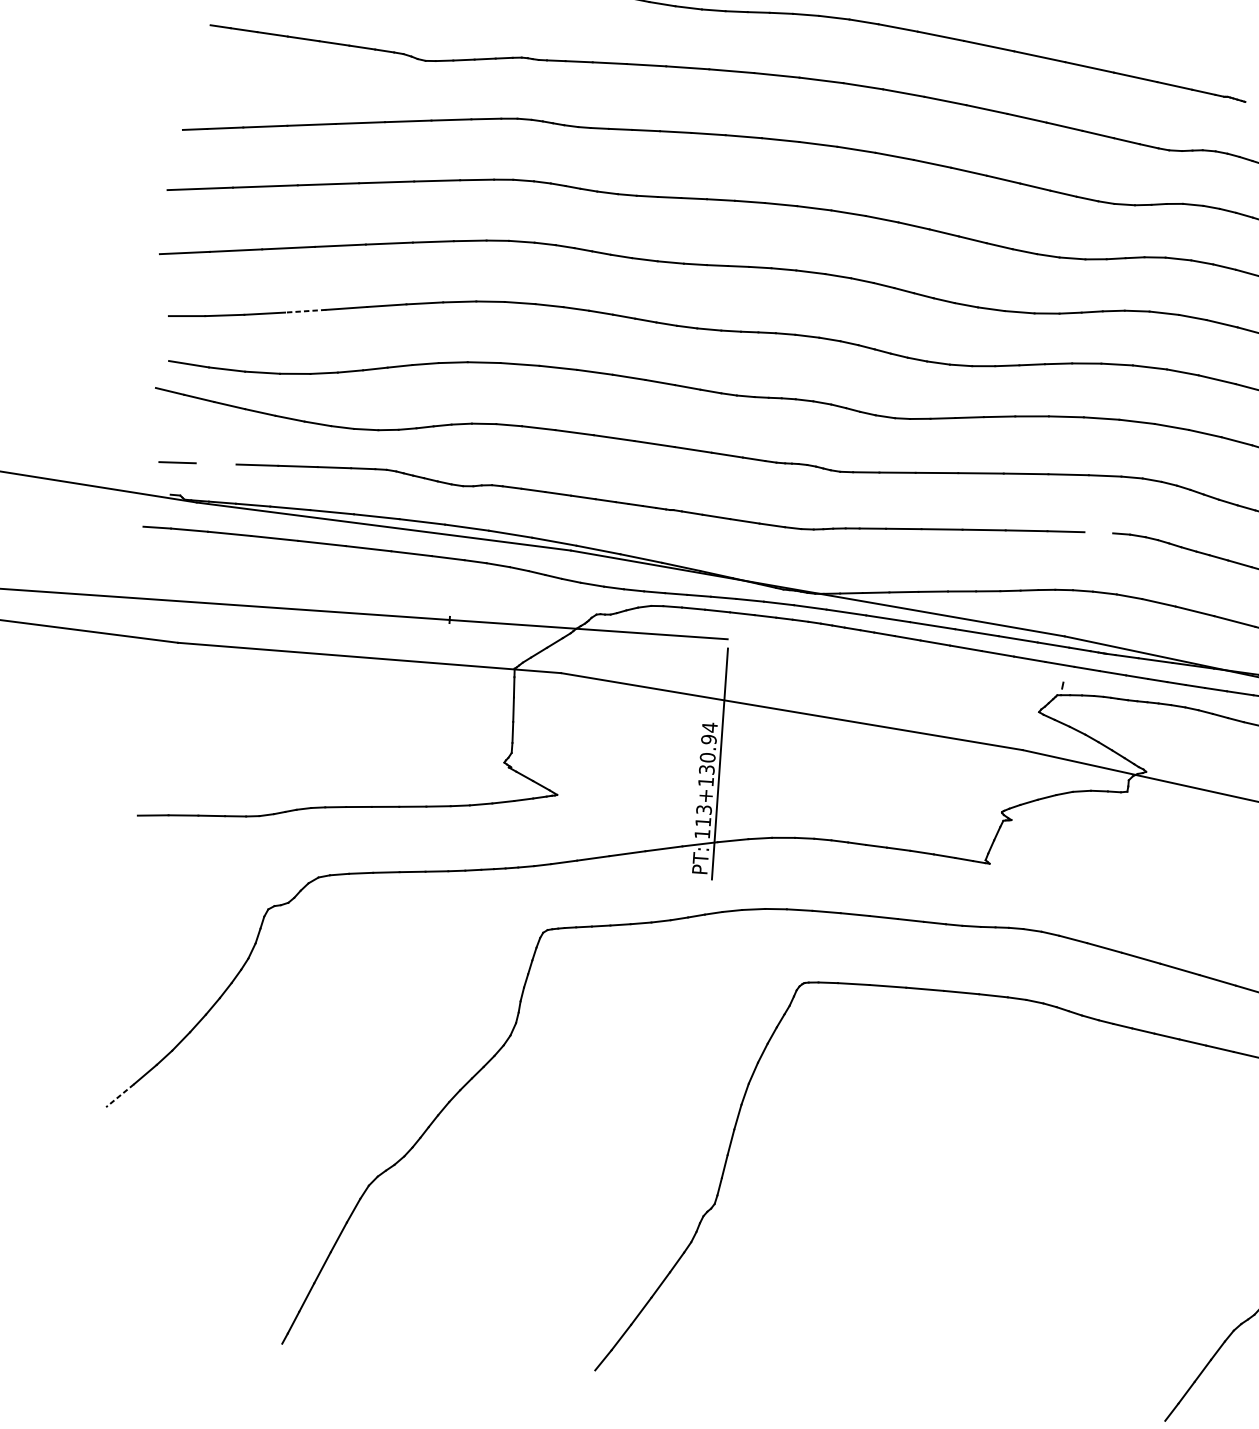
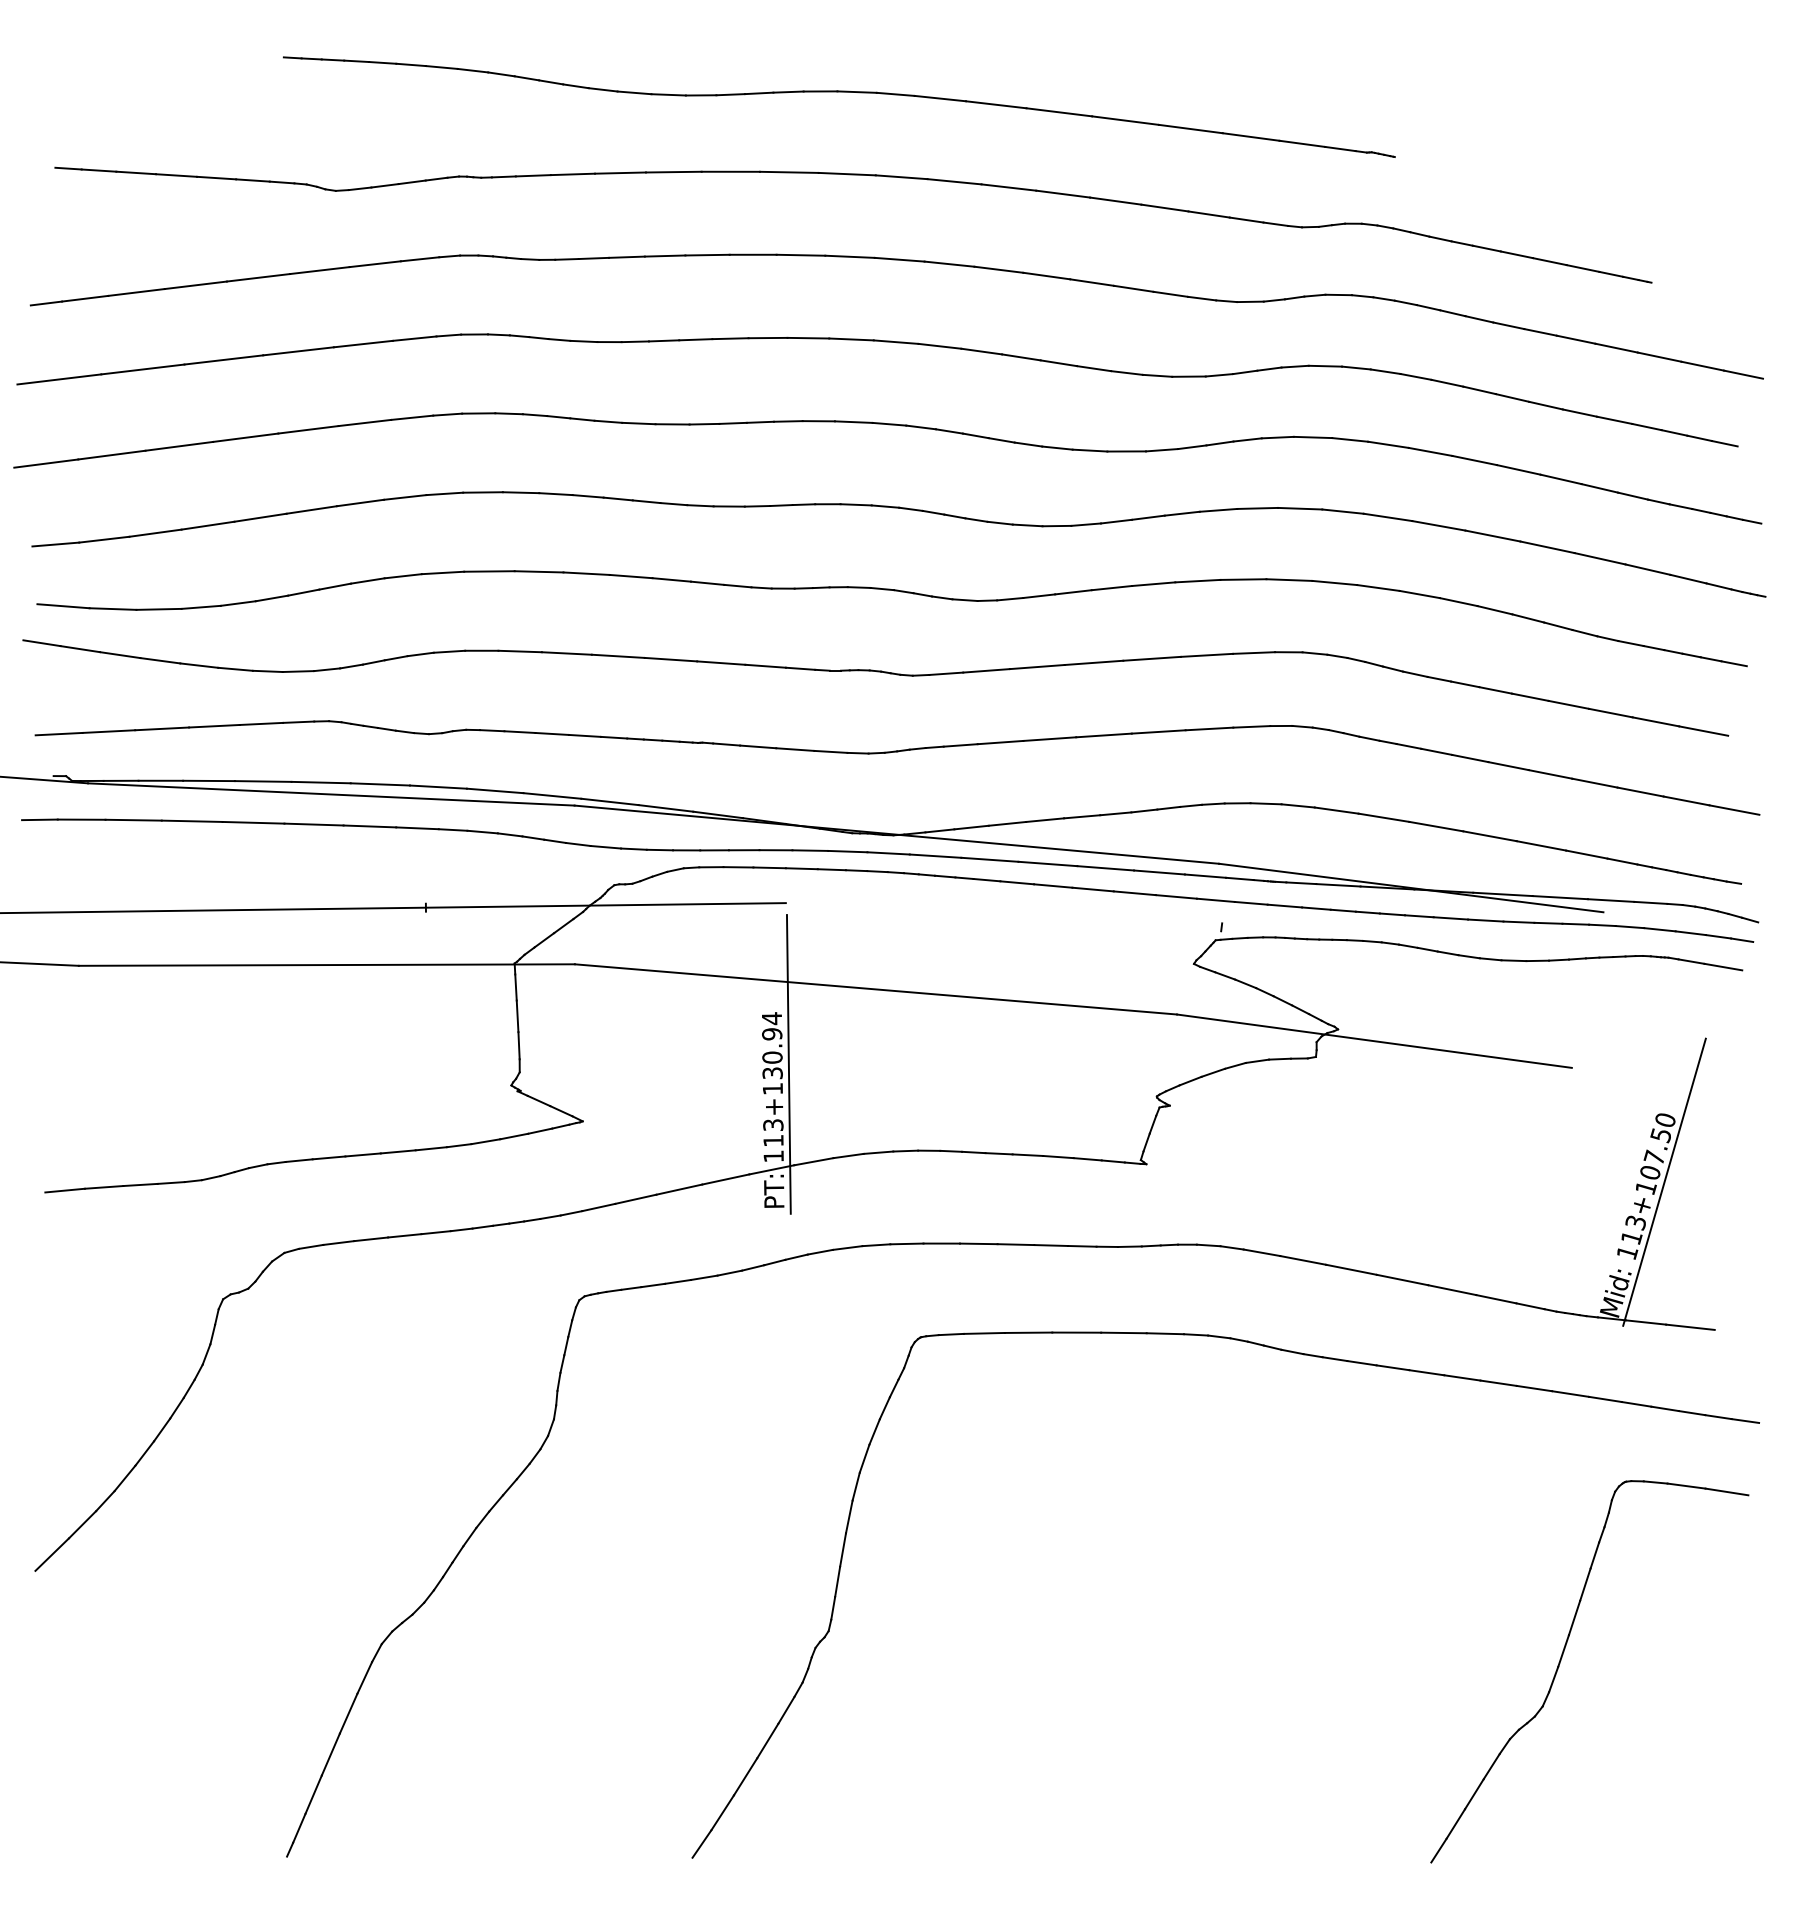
line: (305, 311) -> (207, 525), dashed -> solid
line: (215, 463) -> (108, 731), added
line: (1098, 532) -> (1251, 726), added
line: (119, 1096) -> (51, 1555), dashed -> solid

